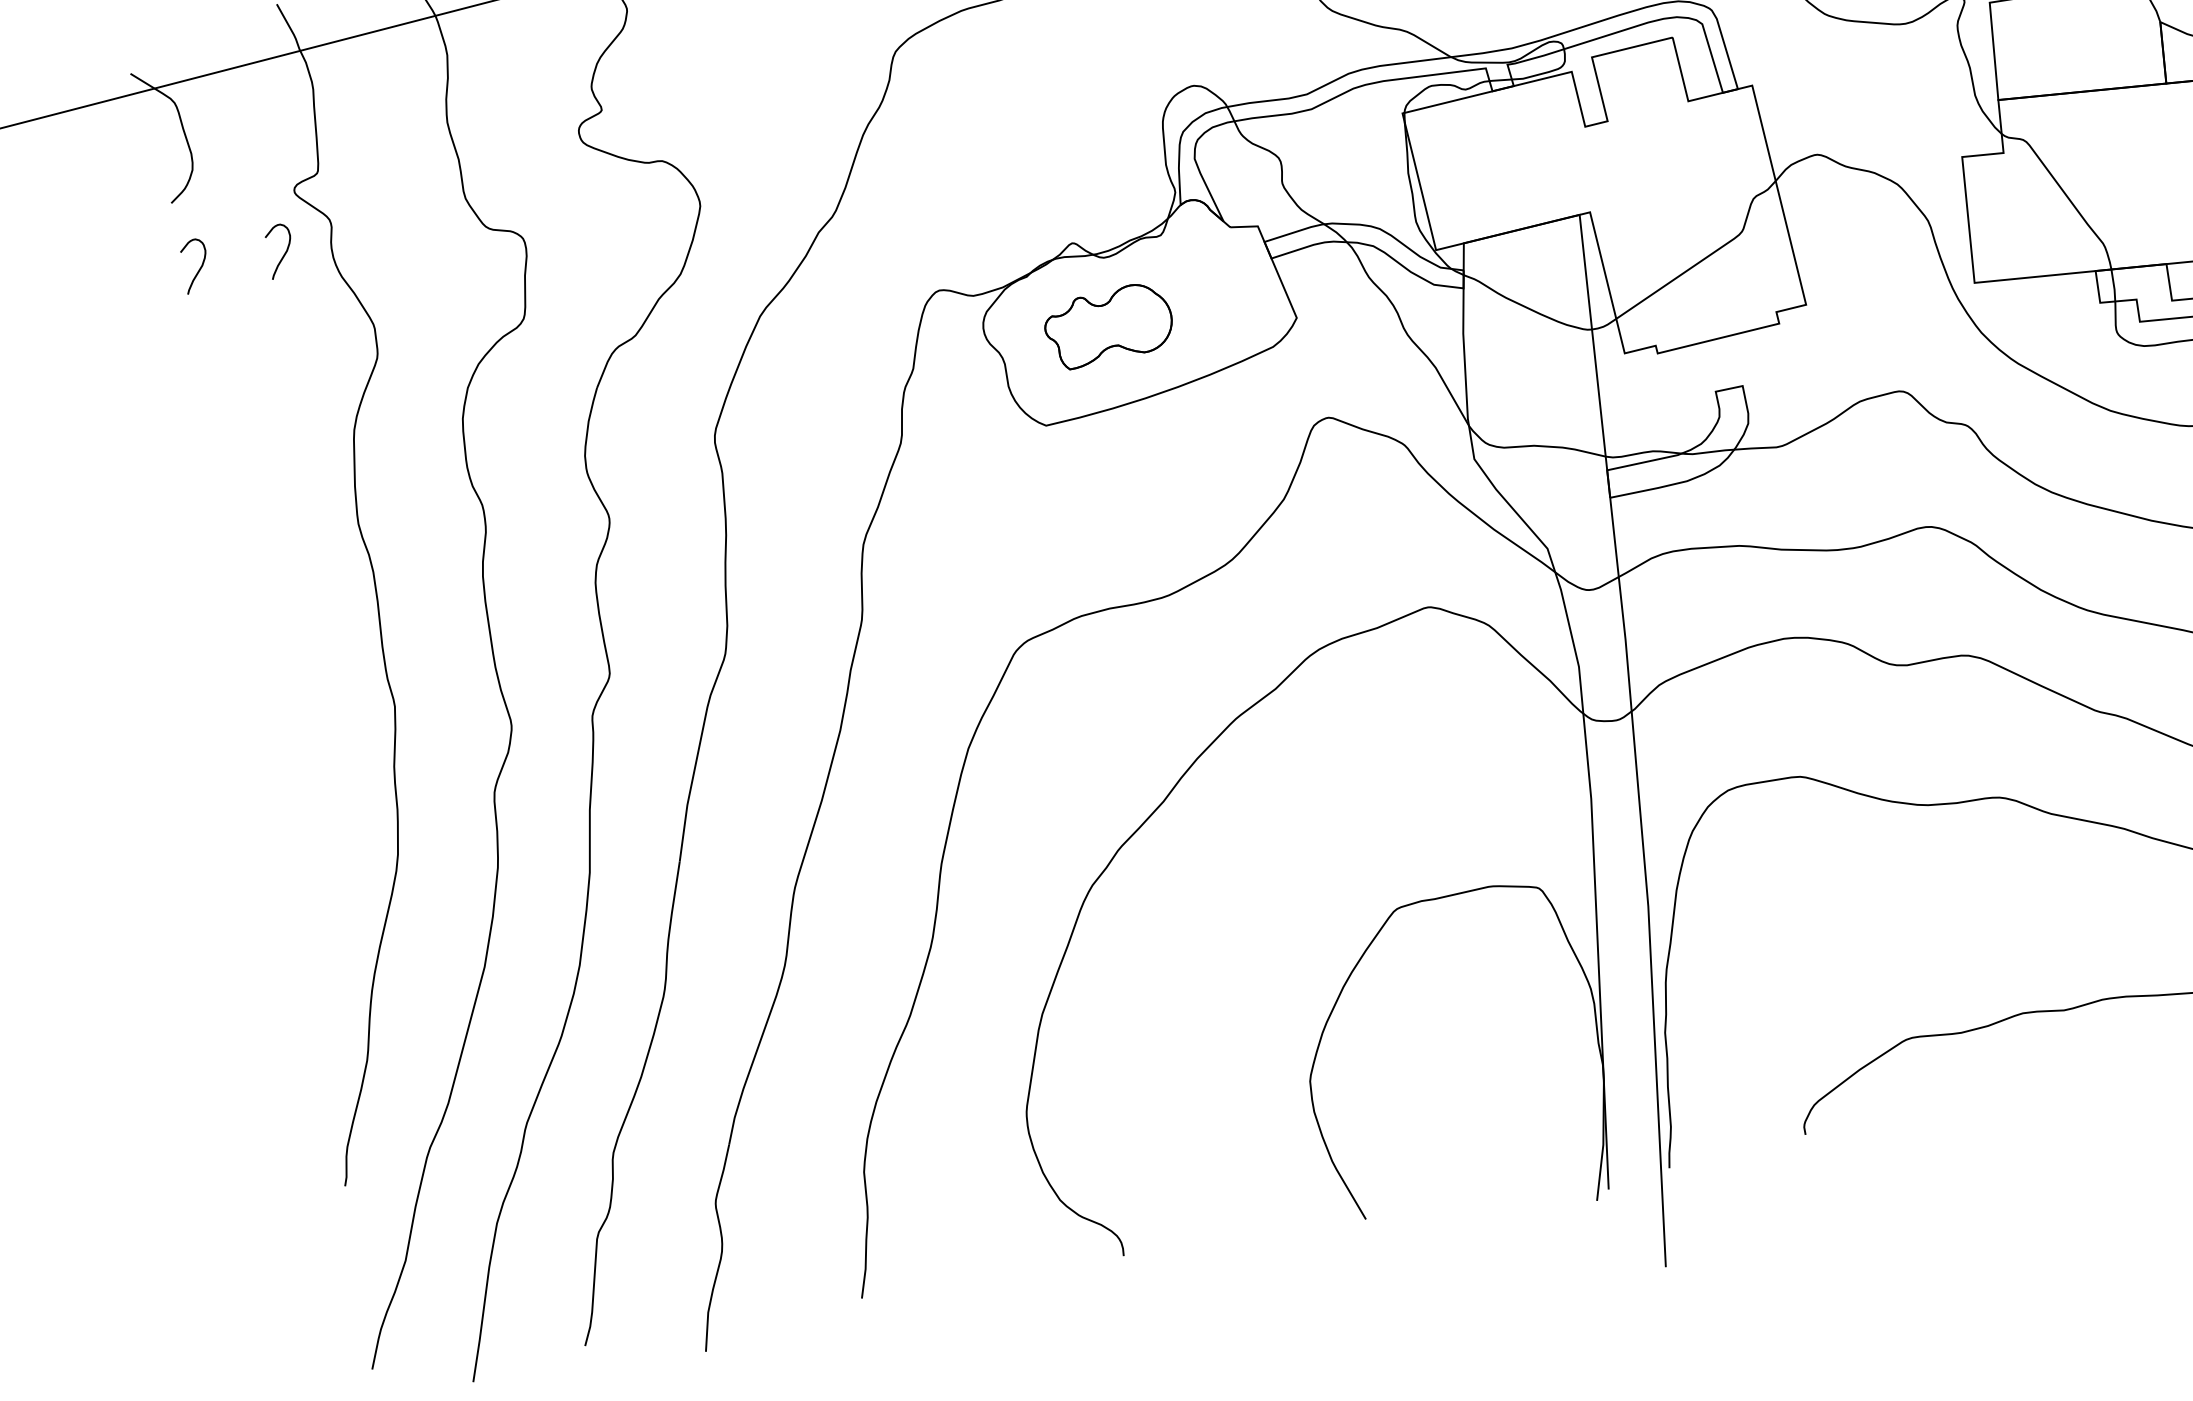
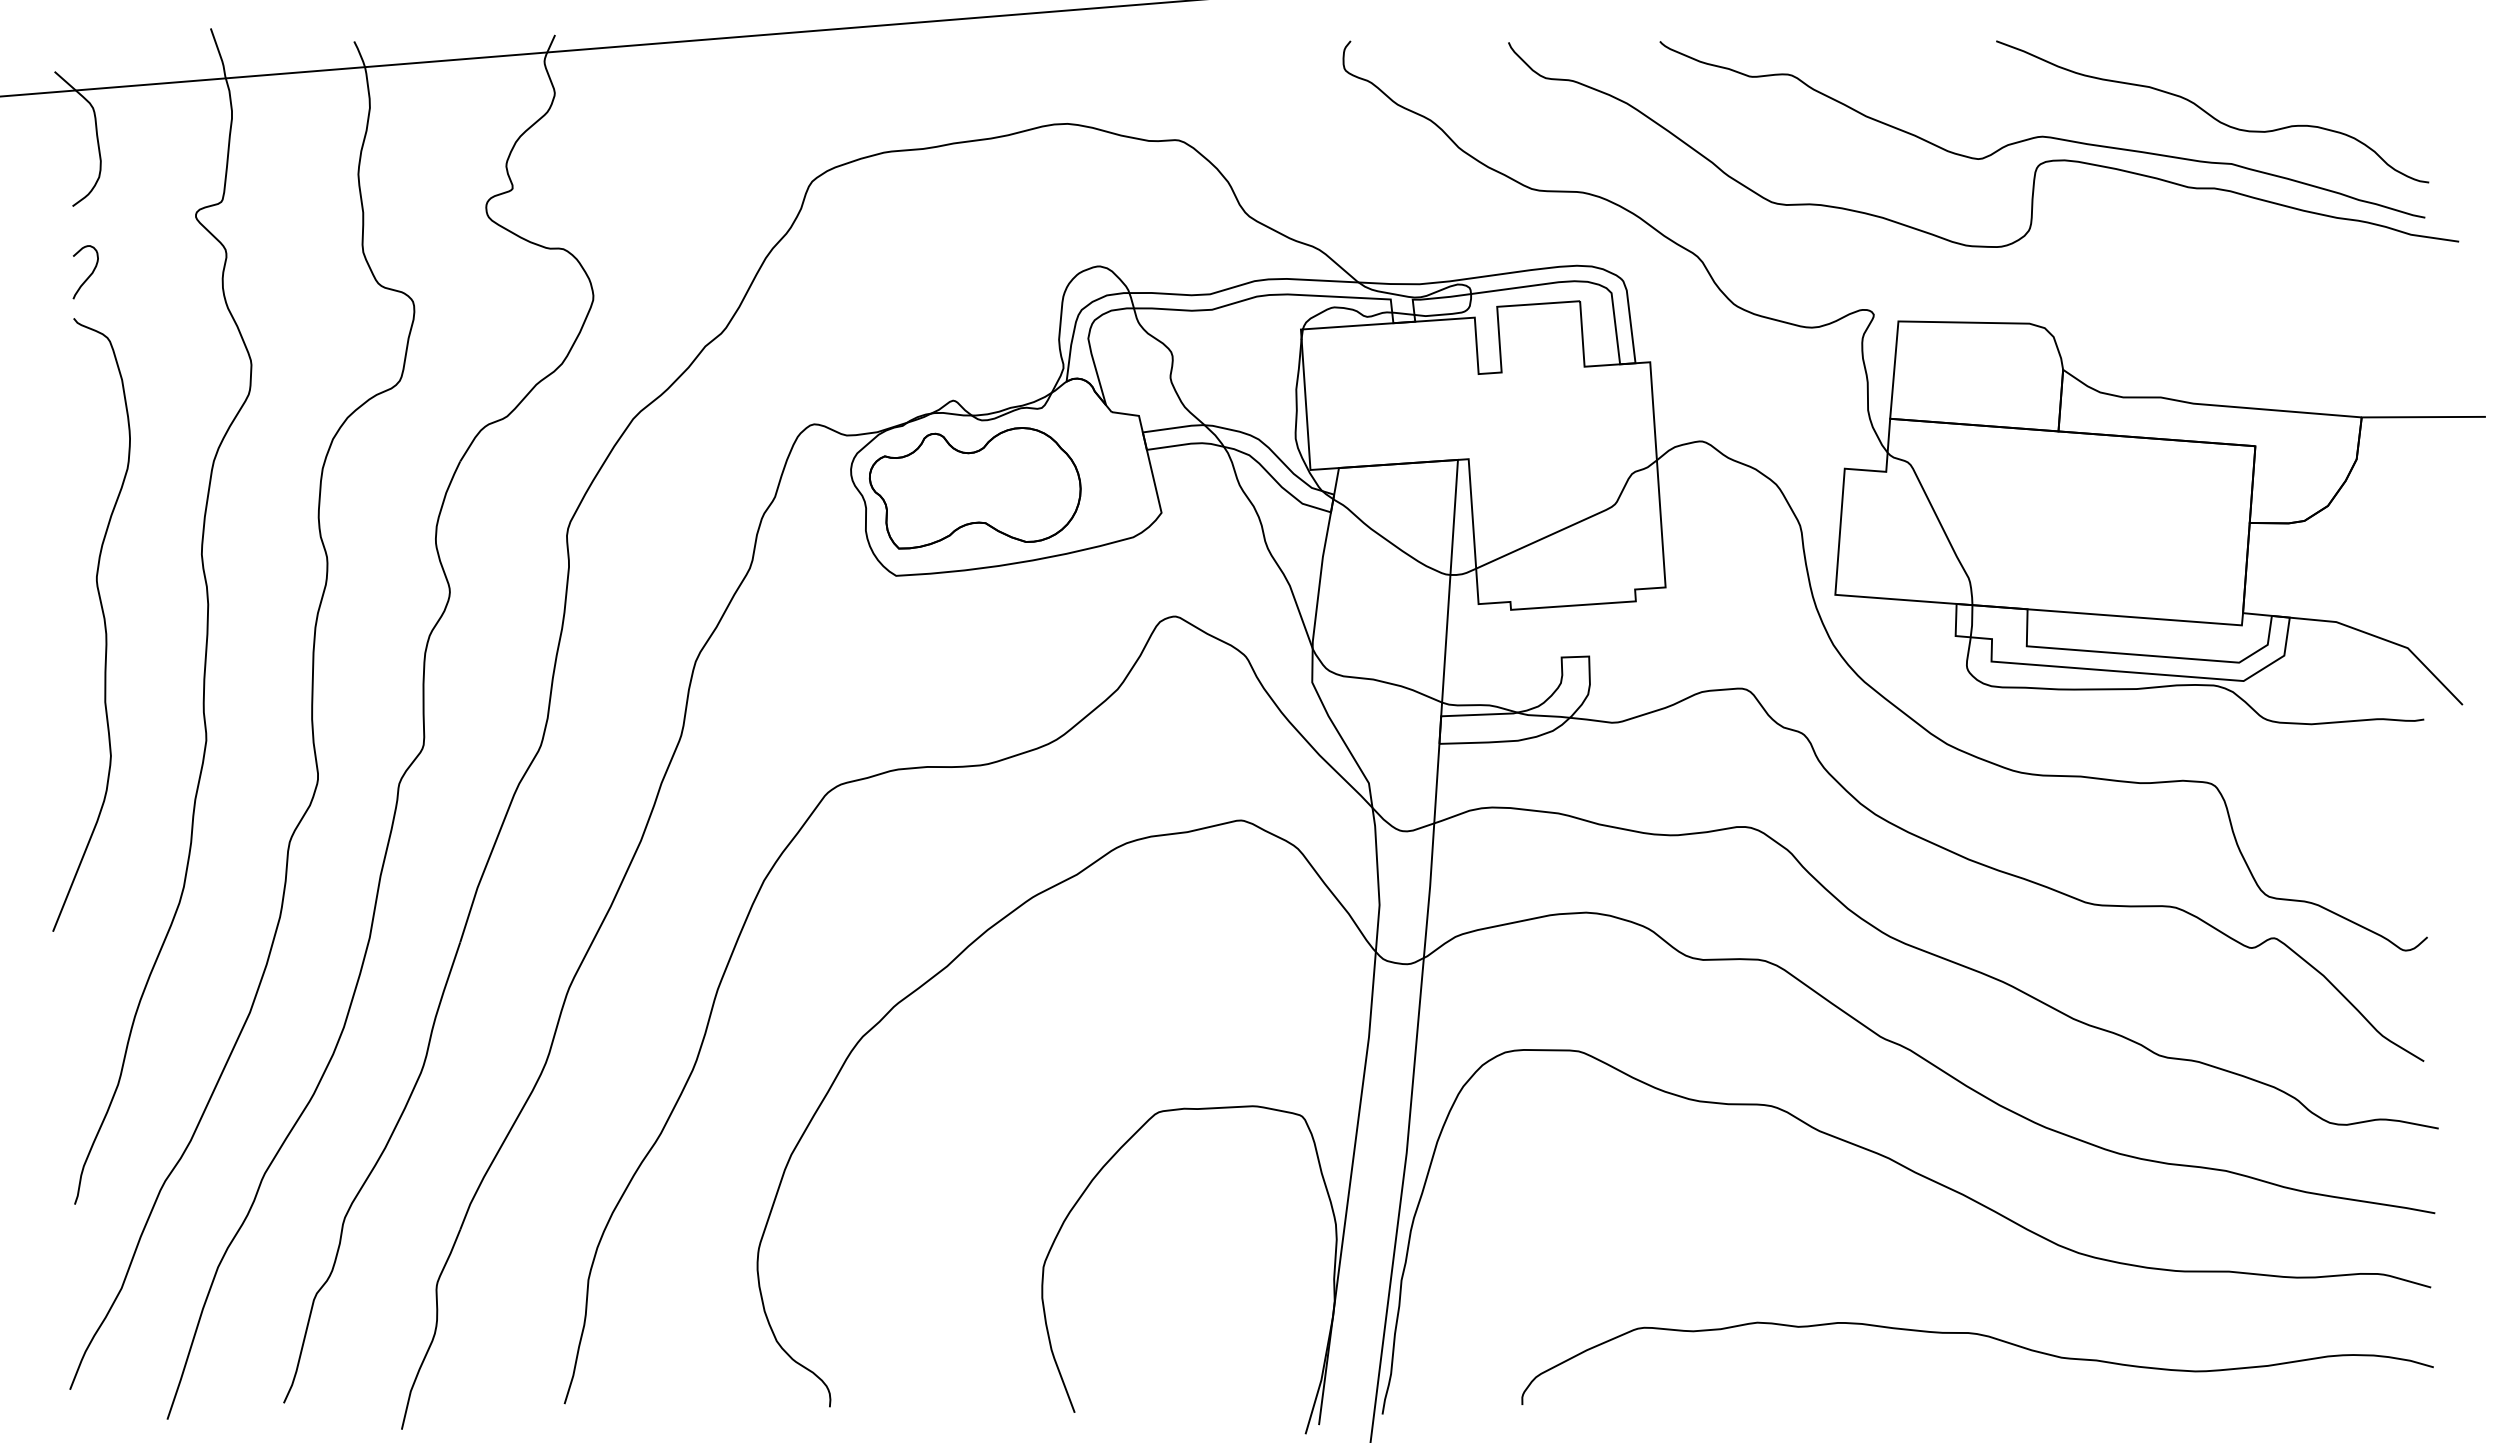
curve: (284, 252) -> (175, 274), removed
part: (1108, 326) -> (974, 488), size x1.67
curve: (273, 606) -> (103, 621), added

